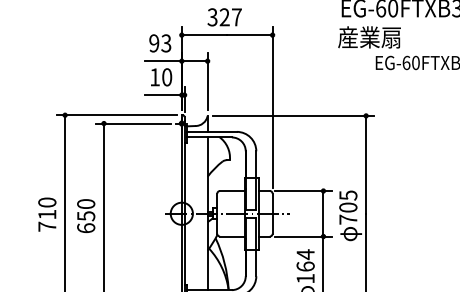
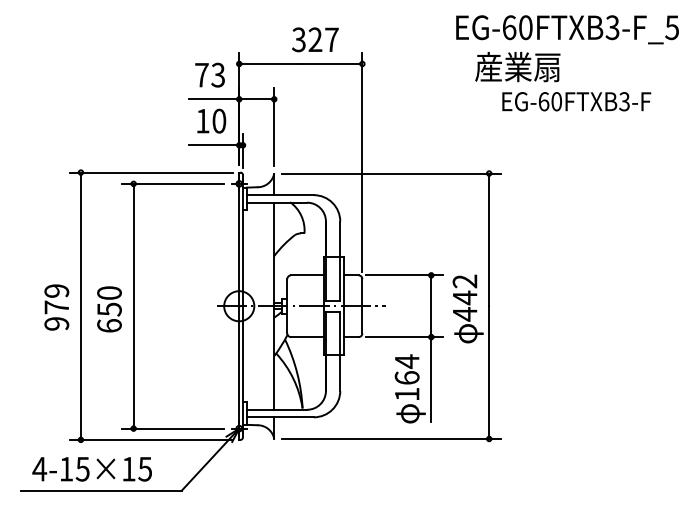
text: (224, 17) -> (315, 39), moved
text: (369, 37) -> (517, 67), moved
text: (154, 42) -> (201, 74), 93 -> 73
text: (347, 207) -> (464, 297), 705 -> 442
text: (47, 214) -> (56, 307), 710 -> 979

